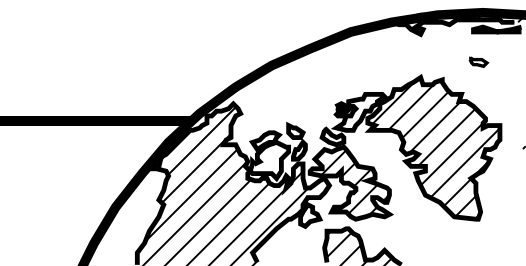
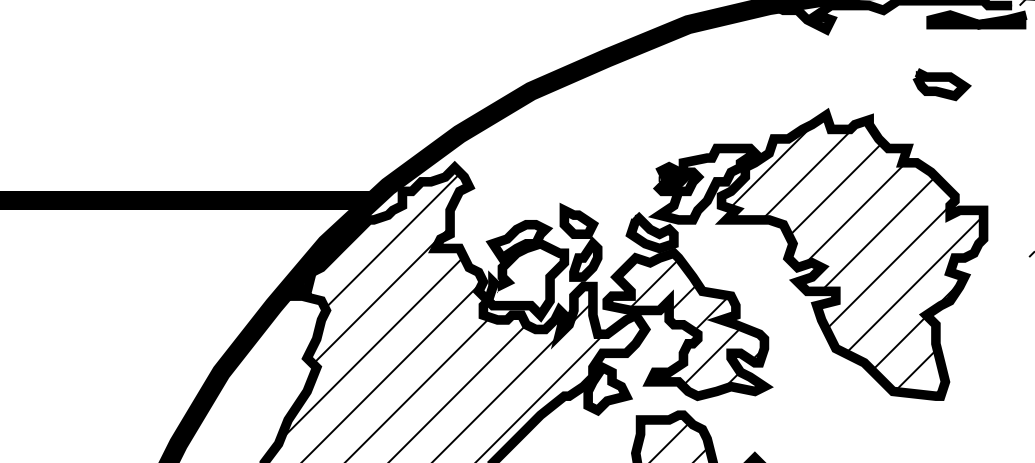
part: (478, 62) -> (941, 85), size x1.43

